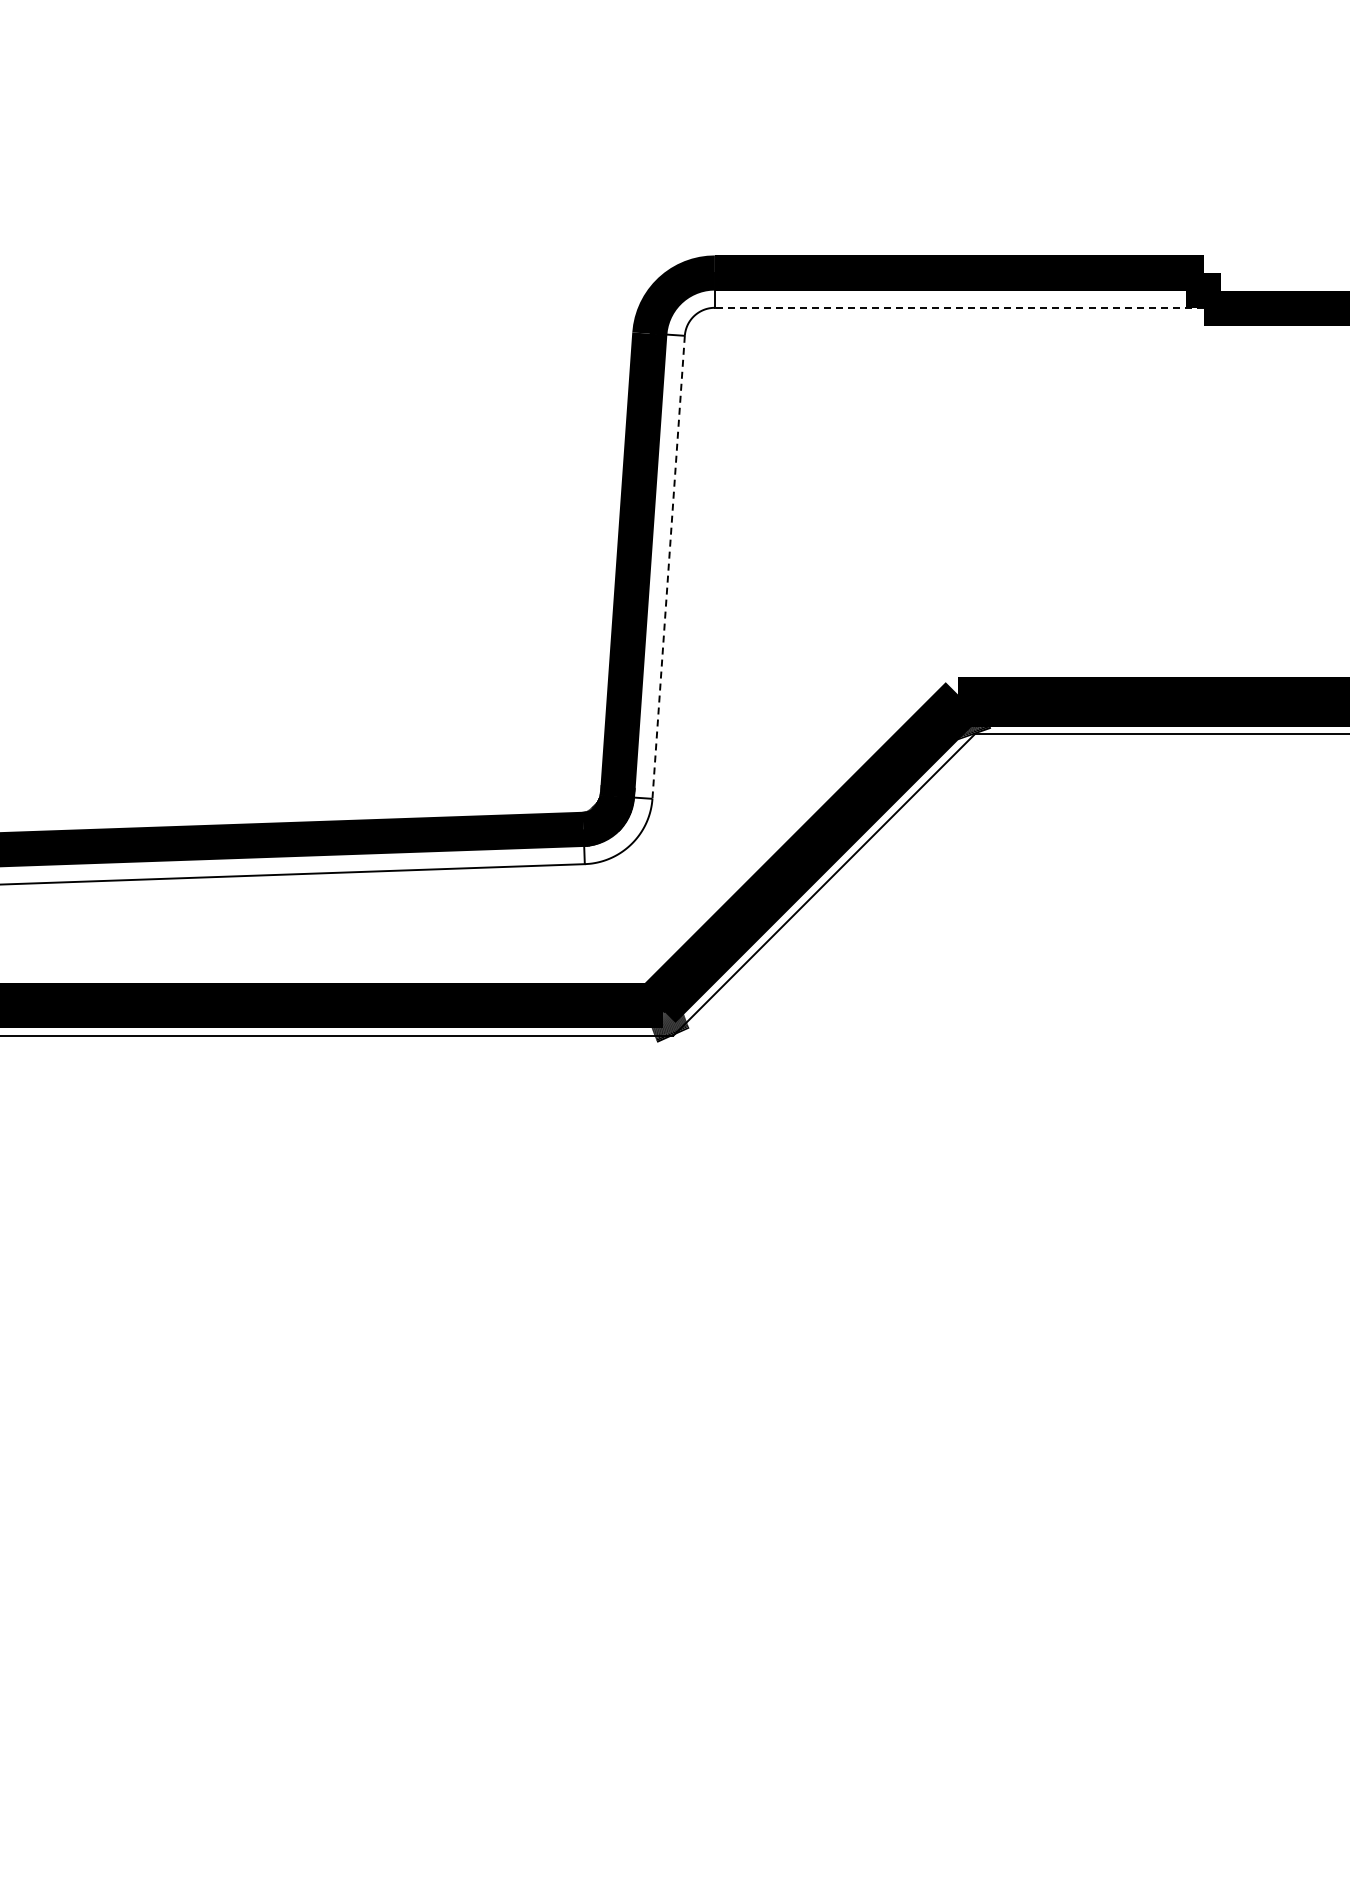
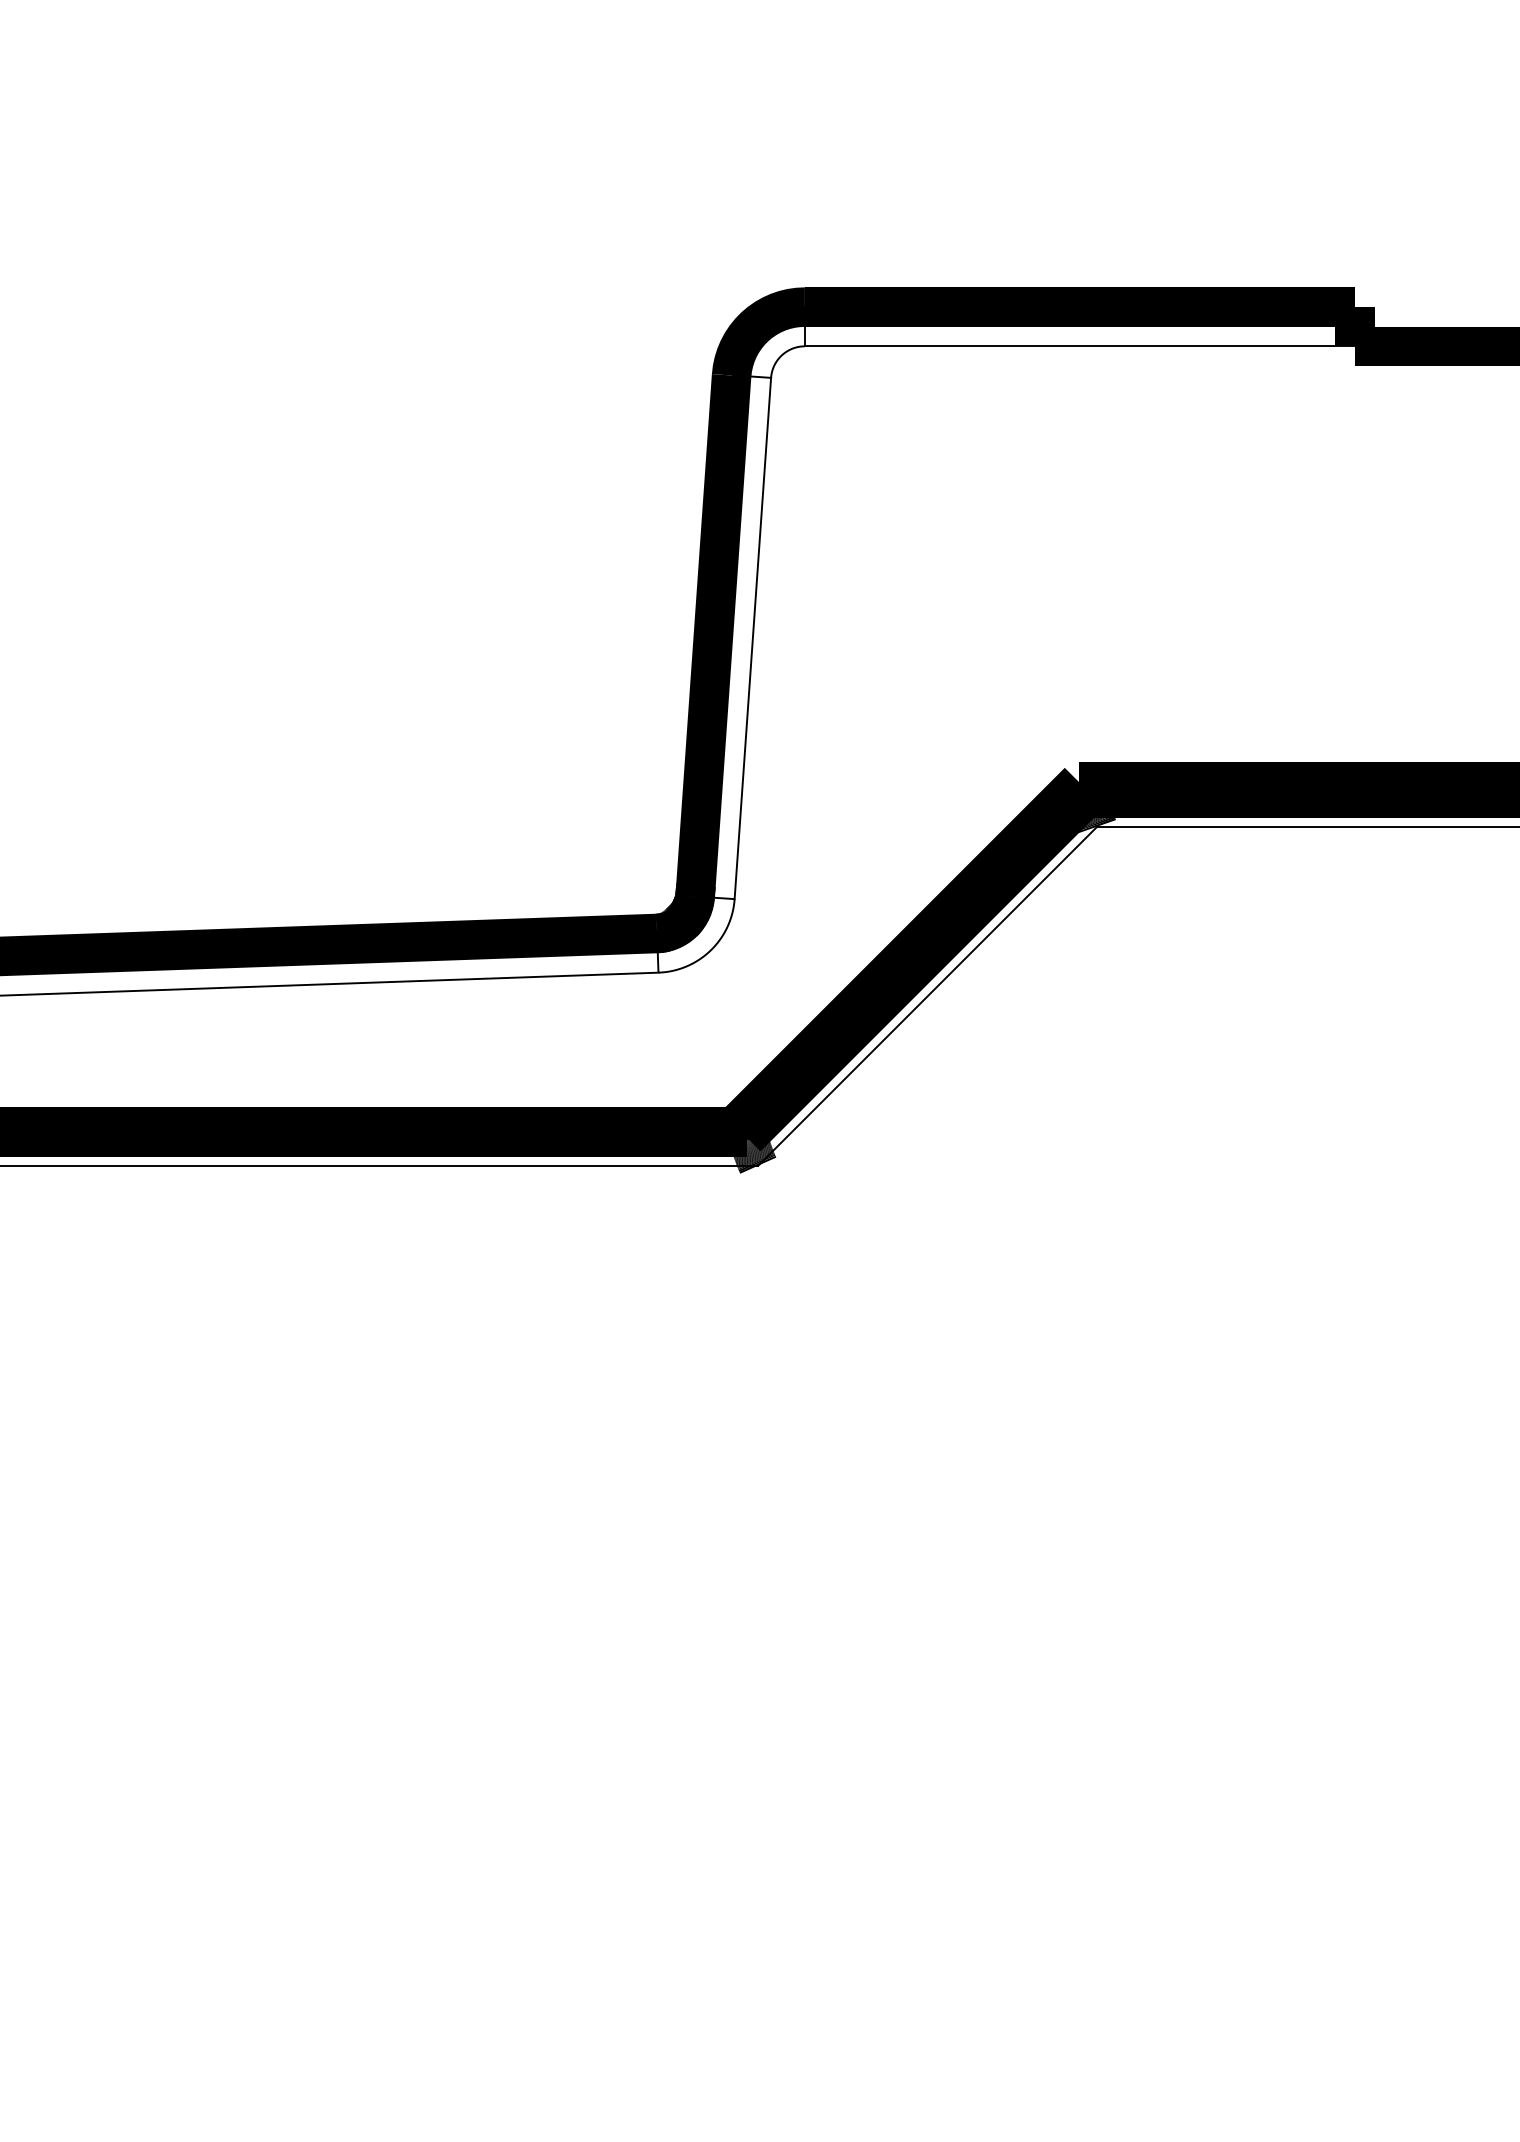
line: (958, 307) -> (1079, 345), dashed -> solid
line: (668, 567) -> (752, 638), dashed -> solid

